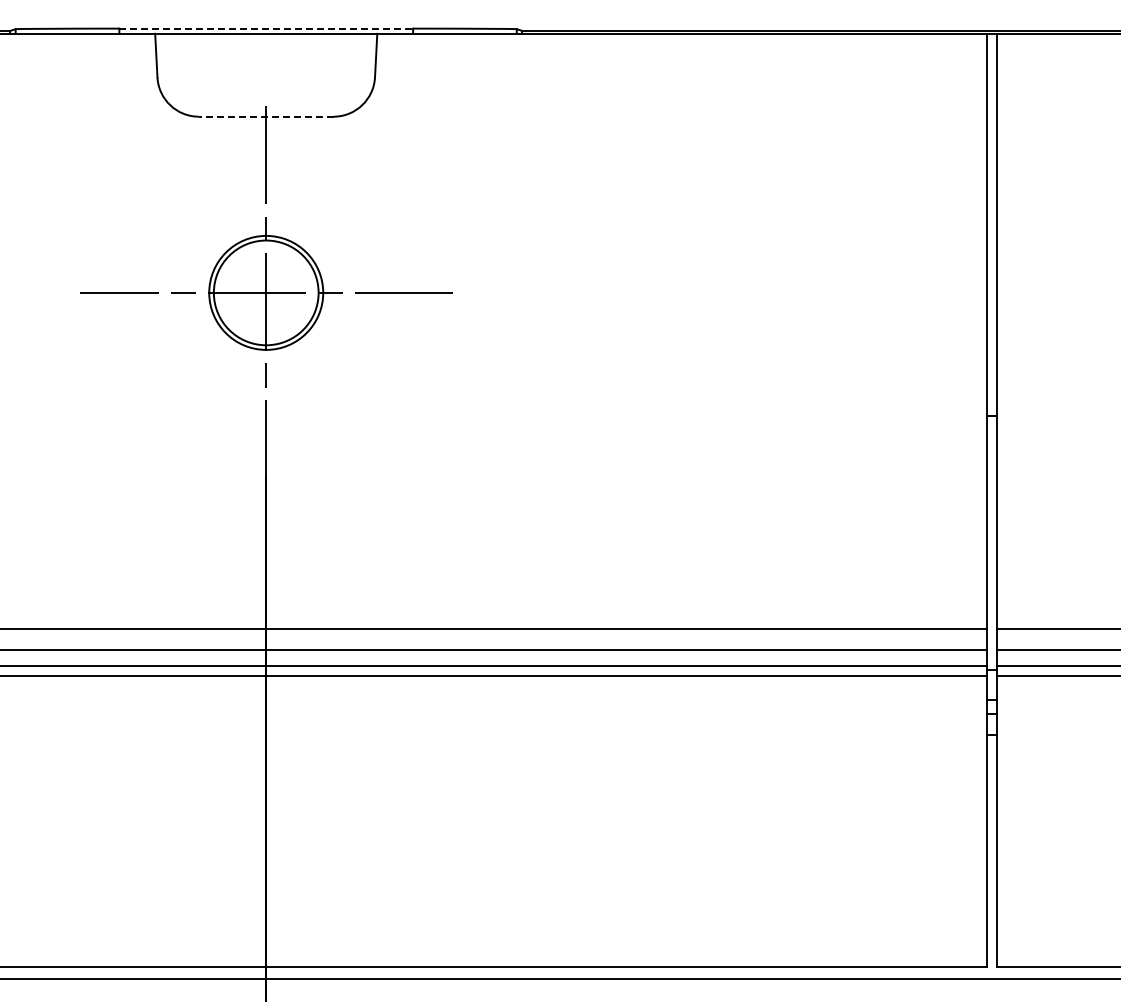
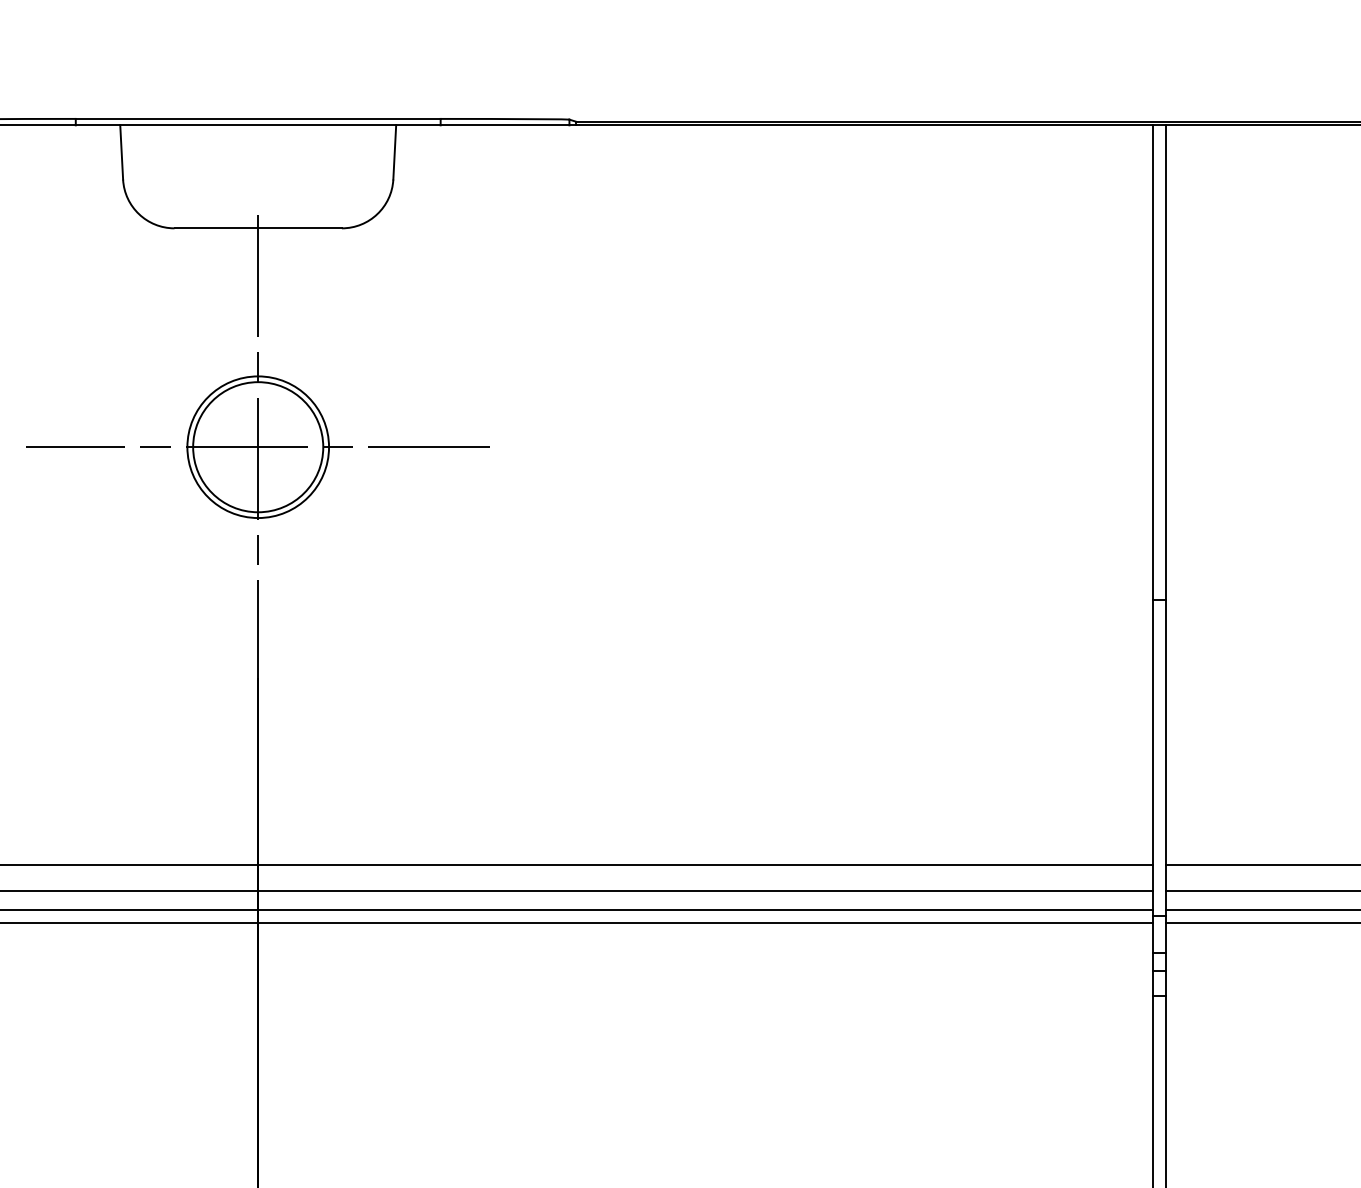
line: (266, 28) -> (258, 118), dashed -> solid
line: (265, 116) -> (257, 228), dashed -> solid

